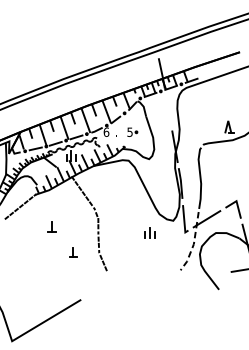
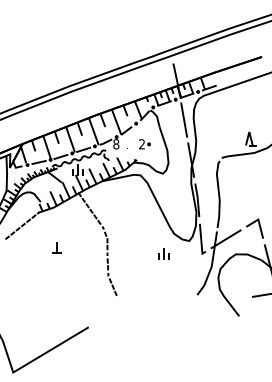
line: (168, 109) -> (184, 119), added
text: (106, 132) -> (116, 144), 6 -> 8
text: (129, 132) -> (141, 144), 5 -> 2
line: (193, 244) -> (211, 266), dashed -> solid
part: (72, 252) -> (79, 275), removed

